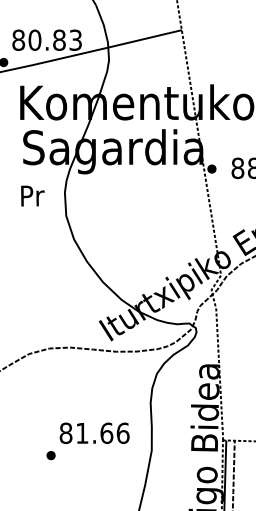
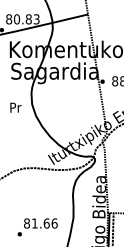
text: (31, 195) -> (15, 107), moved
text: (87, 441) -> (37, 227), moved

